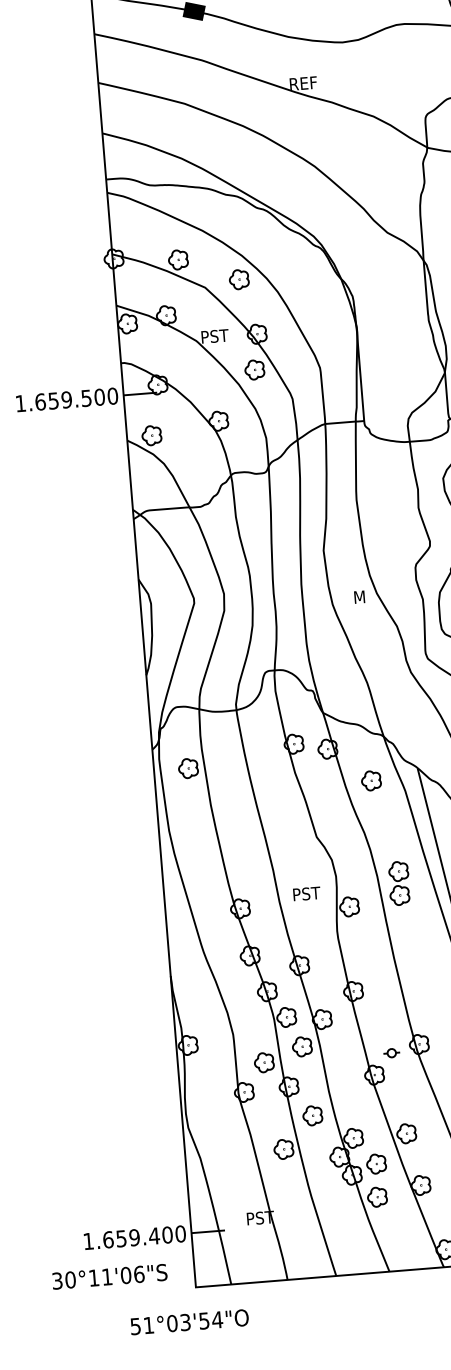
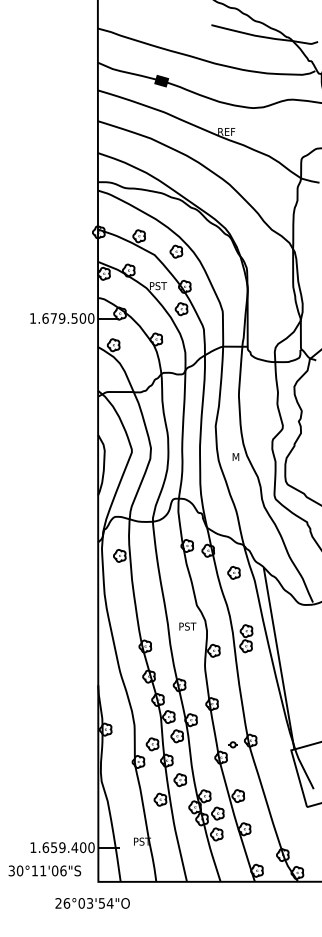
text: (53, 401) -> (53, 318), 1.659.500 -> 1.679.500
text: (306, 893) -> (187, 626), moved
text: (141, 1326) -> (62, 903), 51°03'54"O -> 26°03'54"O

